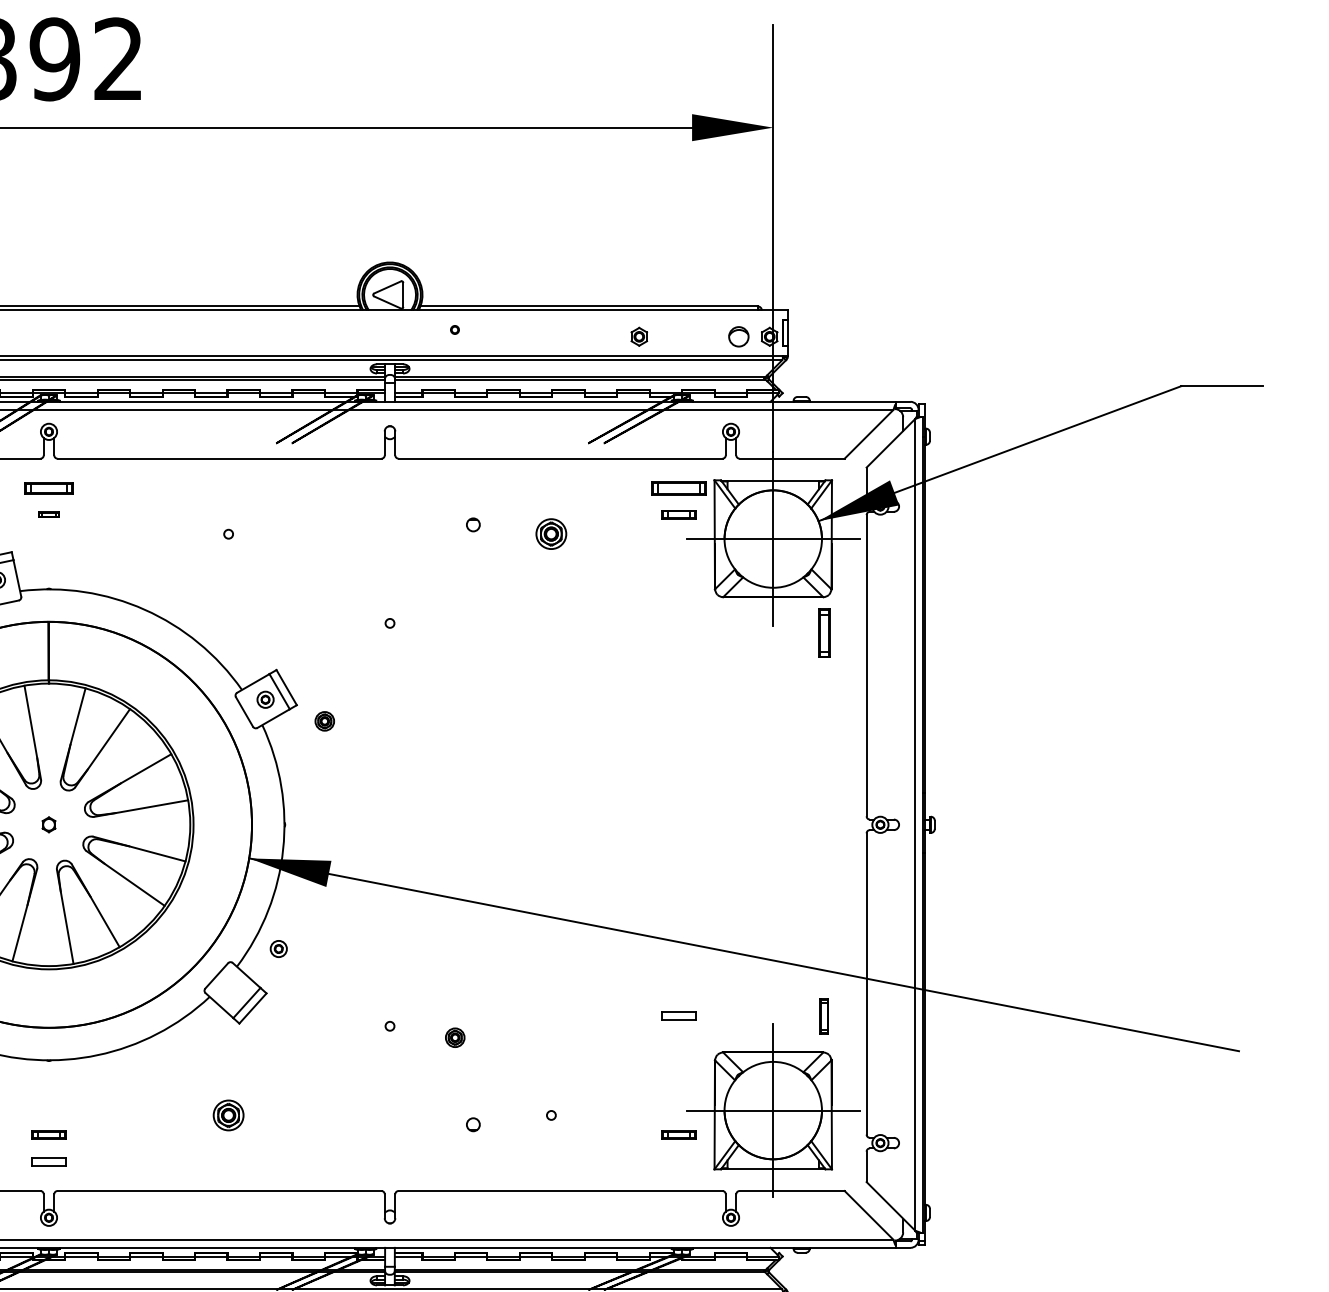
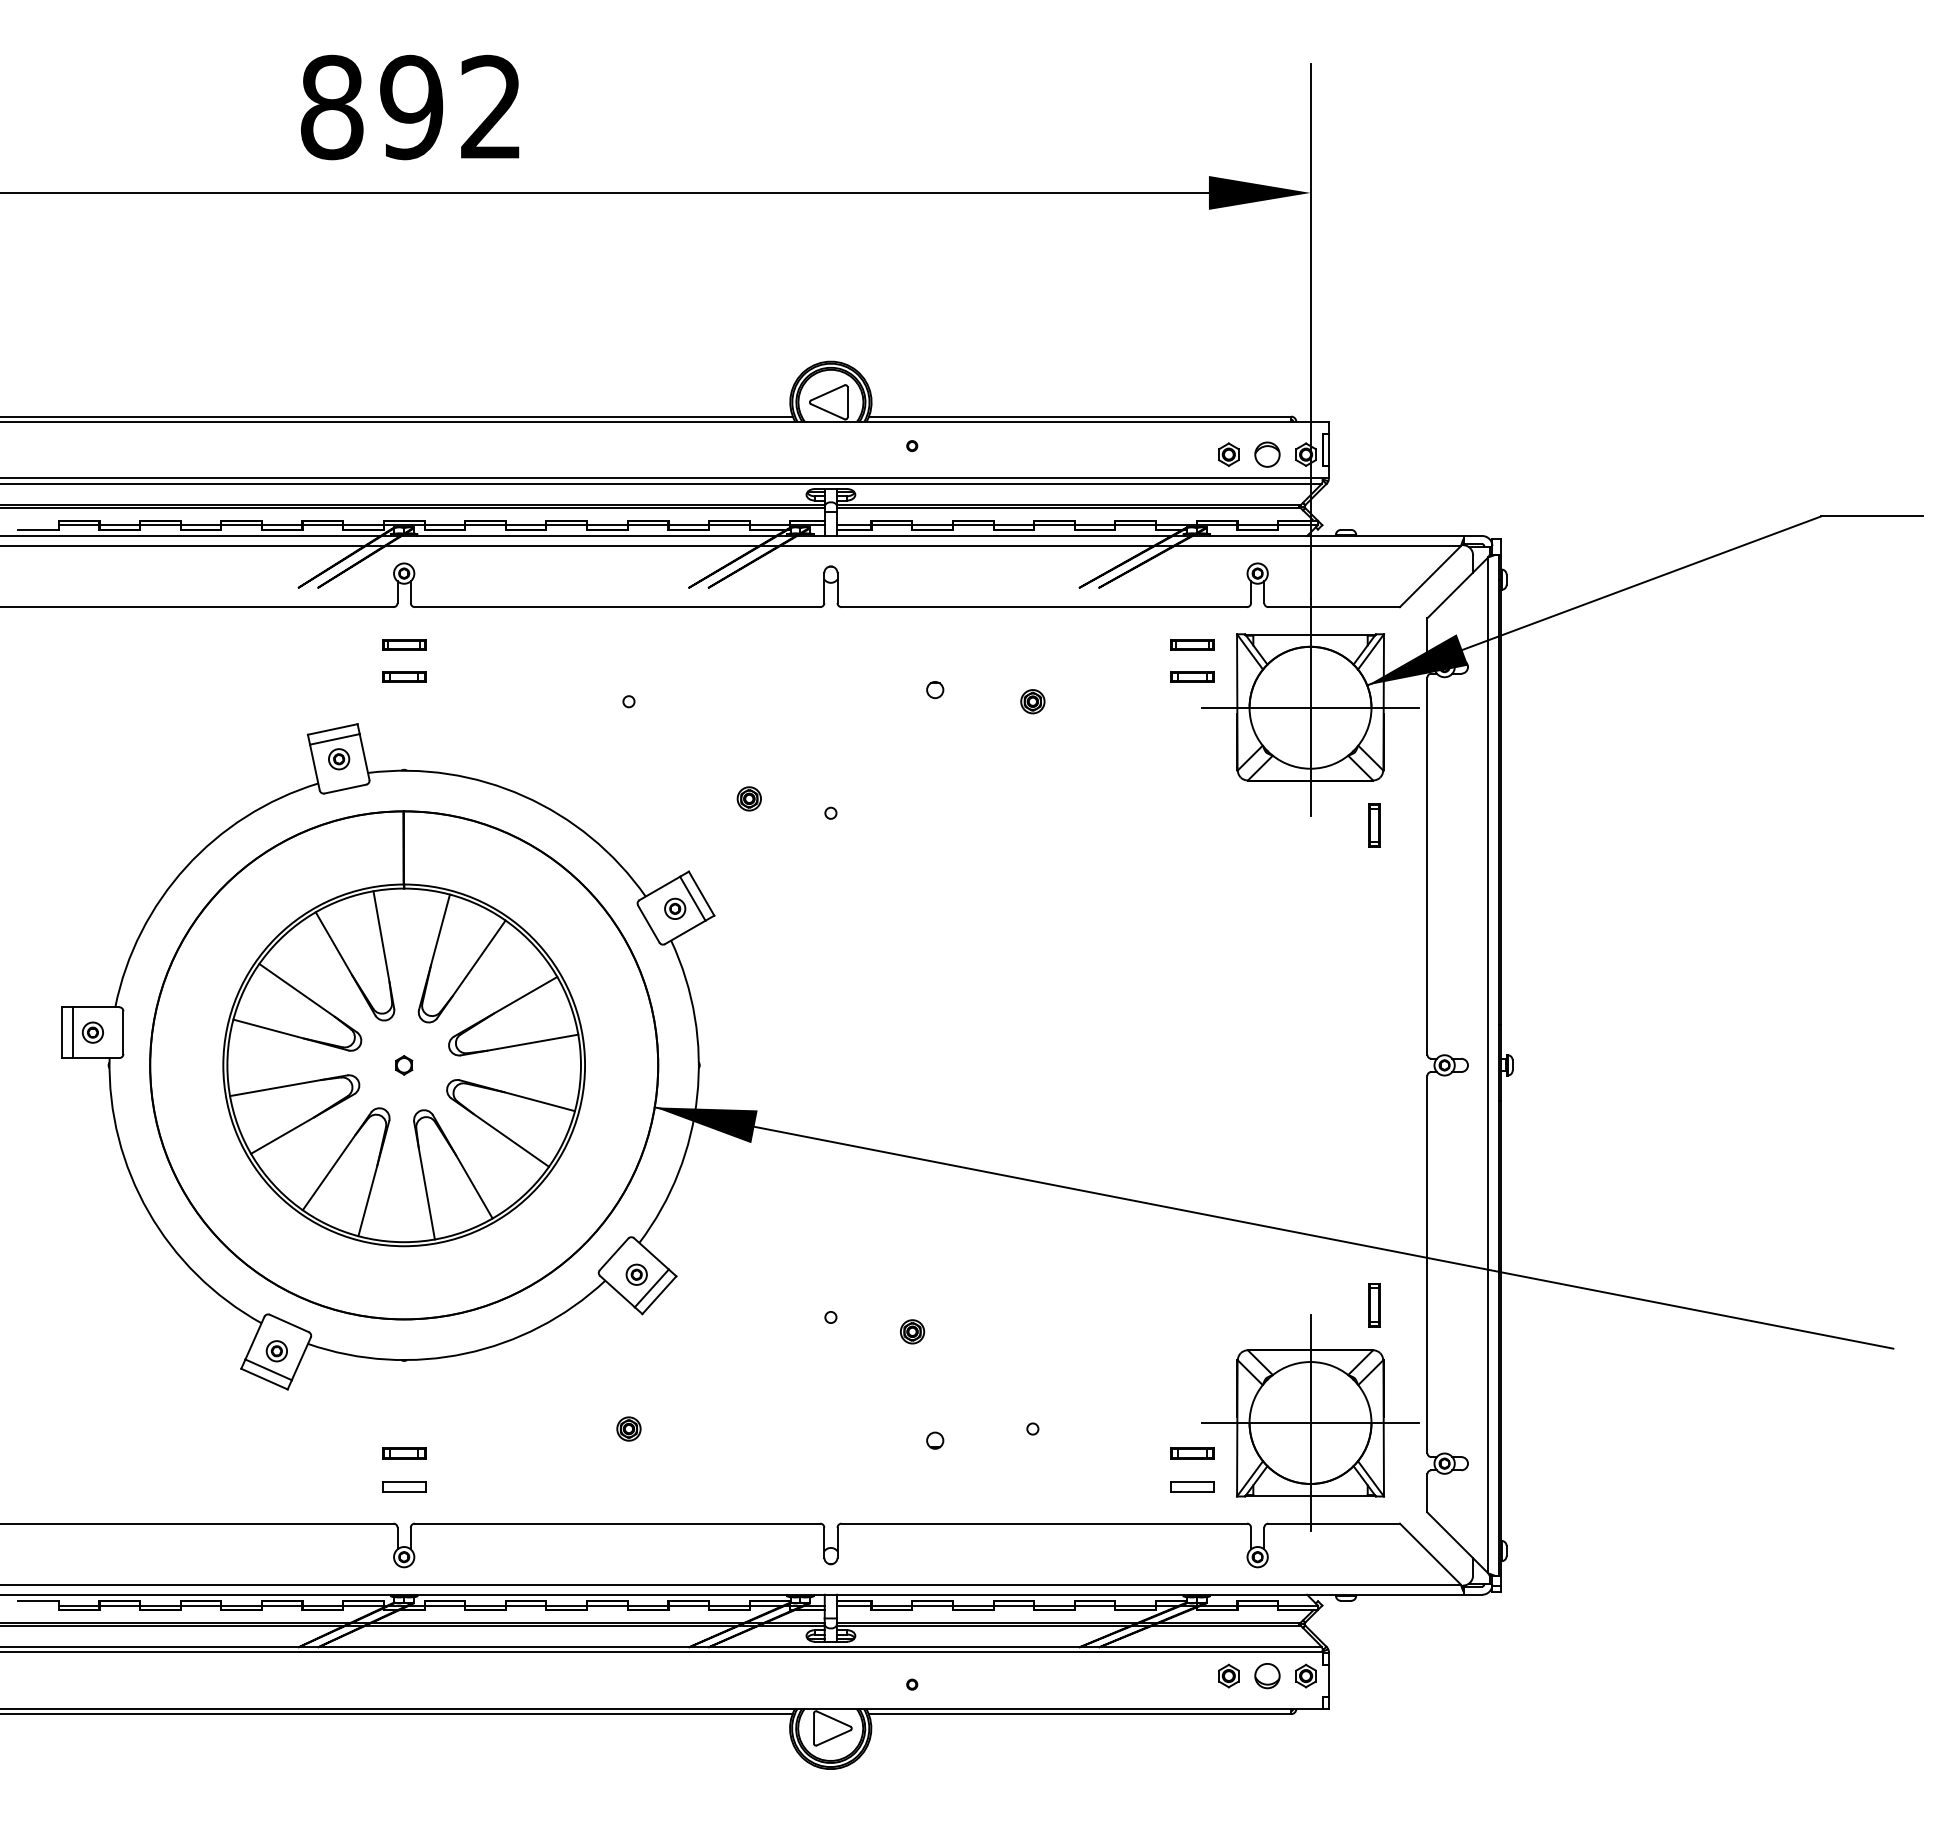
part: (639, 336) -> (1228, 454), moved
part: (49, 488) -> (404, 644), size x0.71
part: (678, 488) -> (1192, 644), size x0.62
part: (49, 514) -> (404, 676), size x1.67
part: (551, 534) -> (1032, 701), size x0.62
part: (824, 633) -> (1374, 825), size x0.71
part: (324, 721) -> (748, 798), moved
part: (278, 948) -> (636, 1274), moved
part: (678, 1015) -> (1192, 1486), moved
part: (228, 1115) -> (628, 1428), size x0.62

